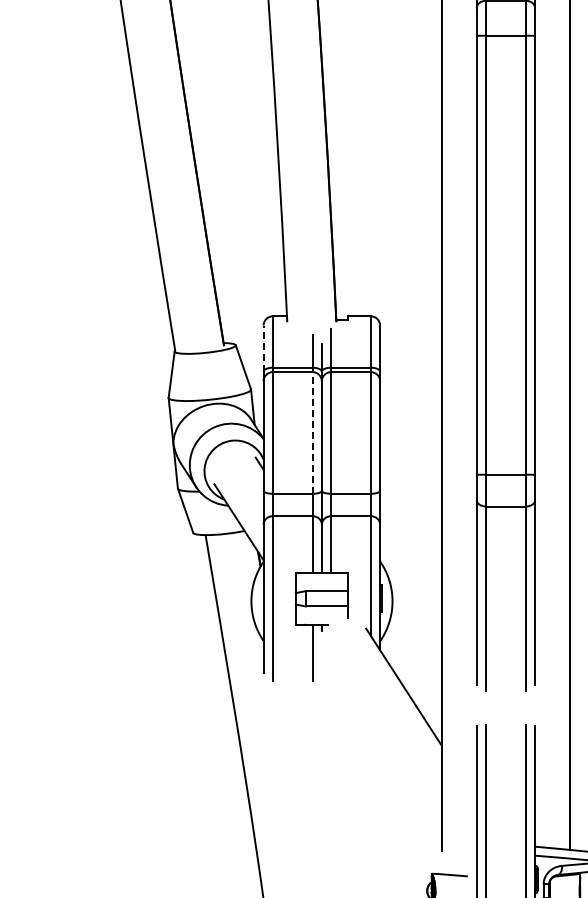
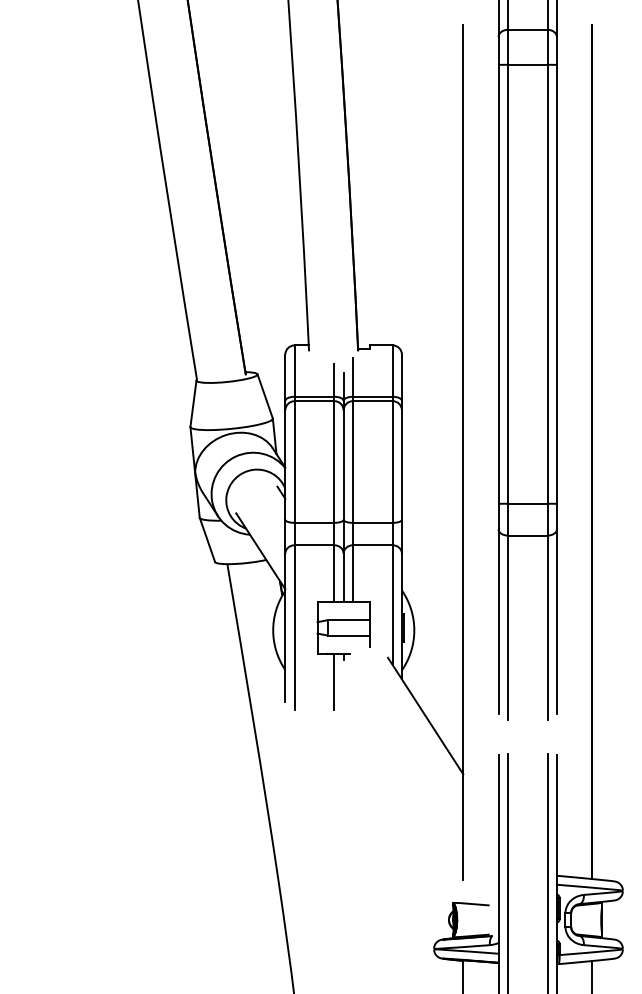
line: (263, 348) -> (285, 377), dashed -> solid
line: (312, 433) -> (334, 462), dashed -> solid

